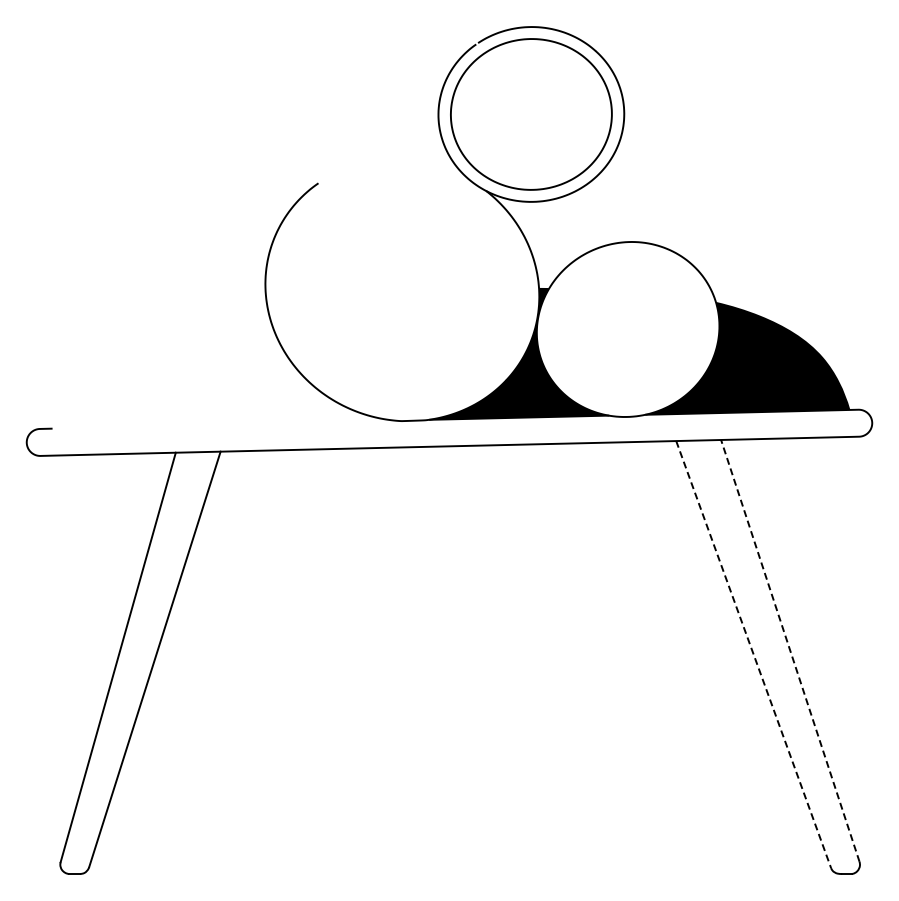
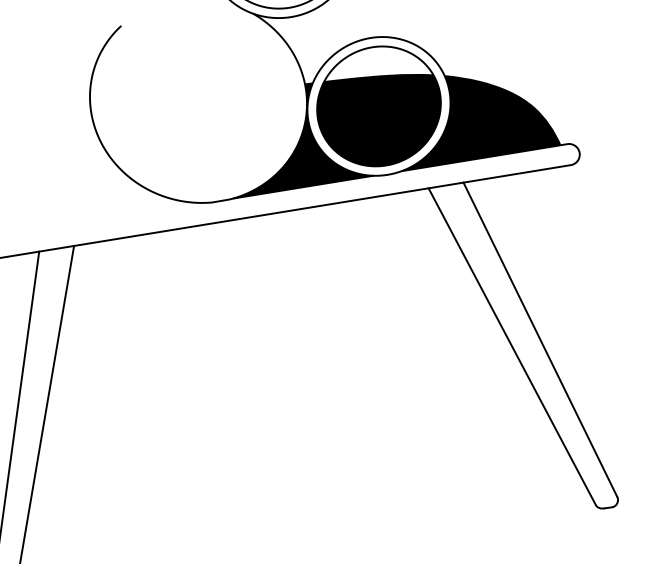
part: (628, 329) -> (379, 106), added
line: (790, 650) -> (540, 339), dashed -> solid
line: (753, 655) -> (512, 347), dashed -> solid

